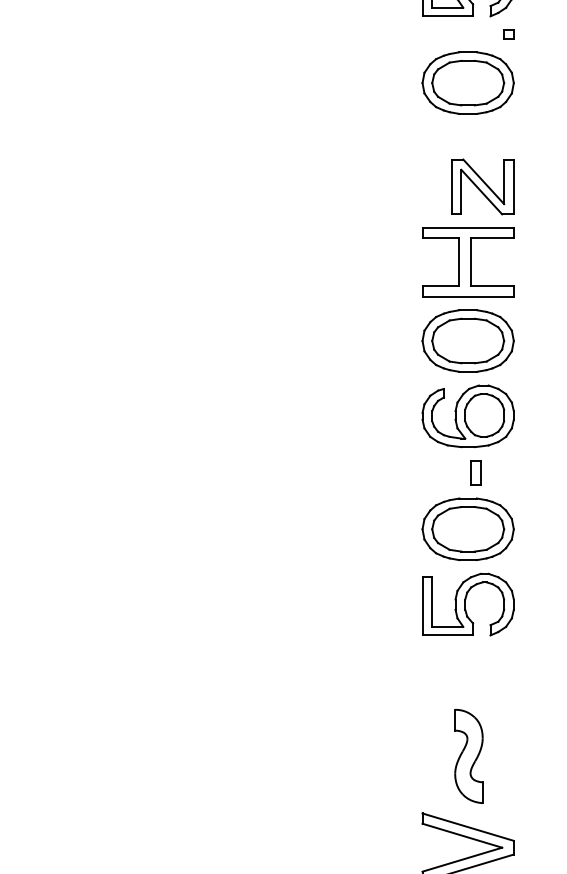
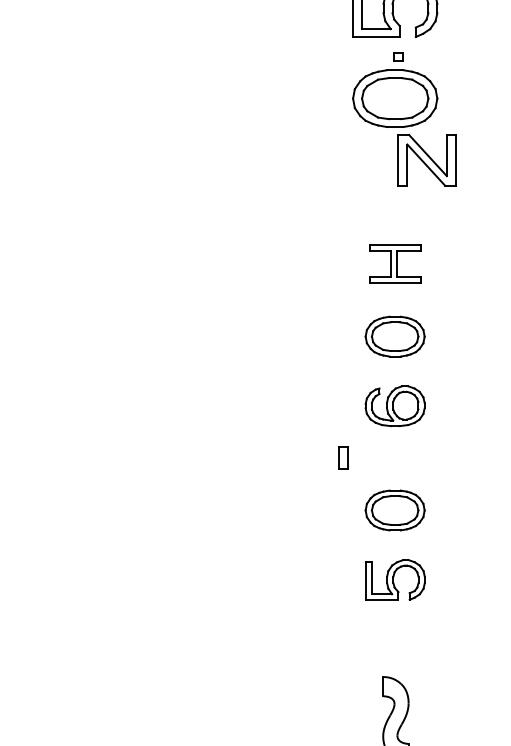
part: (508, 34) -> (398, 57), moved
part: (482, 186) -> (426, 159), moved
part: (468, 262) -> (395, 264), size x0.6
part: (467, 340) -> (394, 336), size x0.7
part: (467, 416) -> (394, 406), size x0.7
part: (475, 472) -> (342, 458), moved
part: (467, 529) -> (394, 510), size x0.7
part: (468, 604) -> (395, 579), size x0.7

